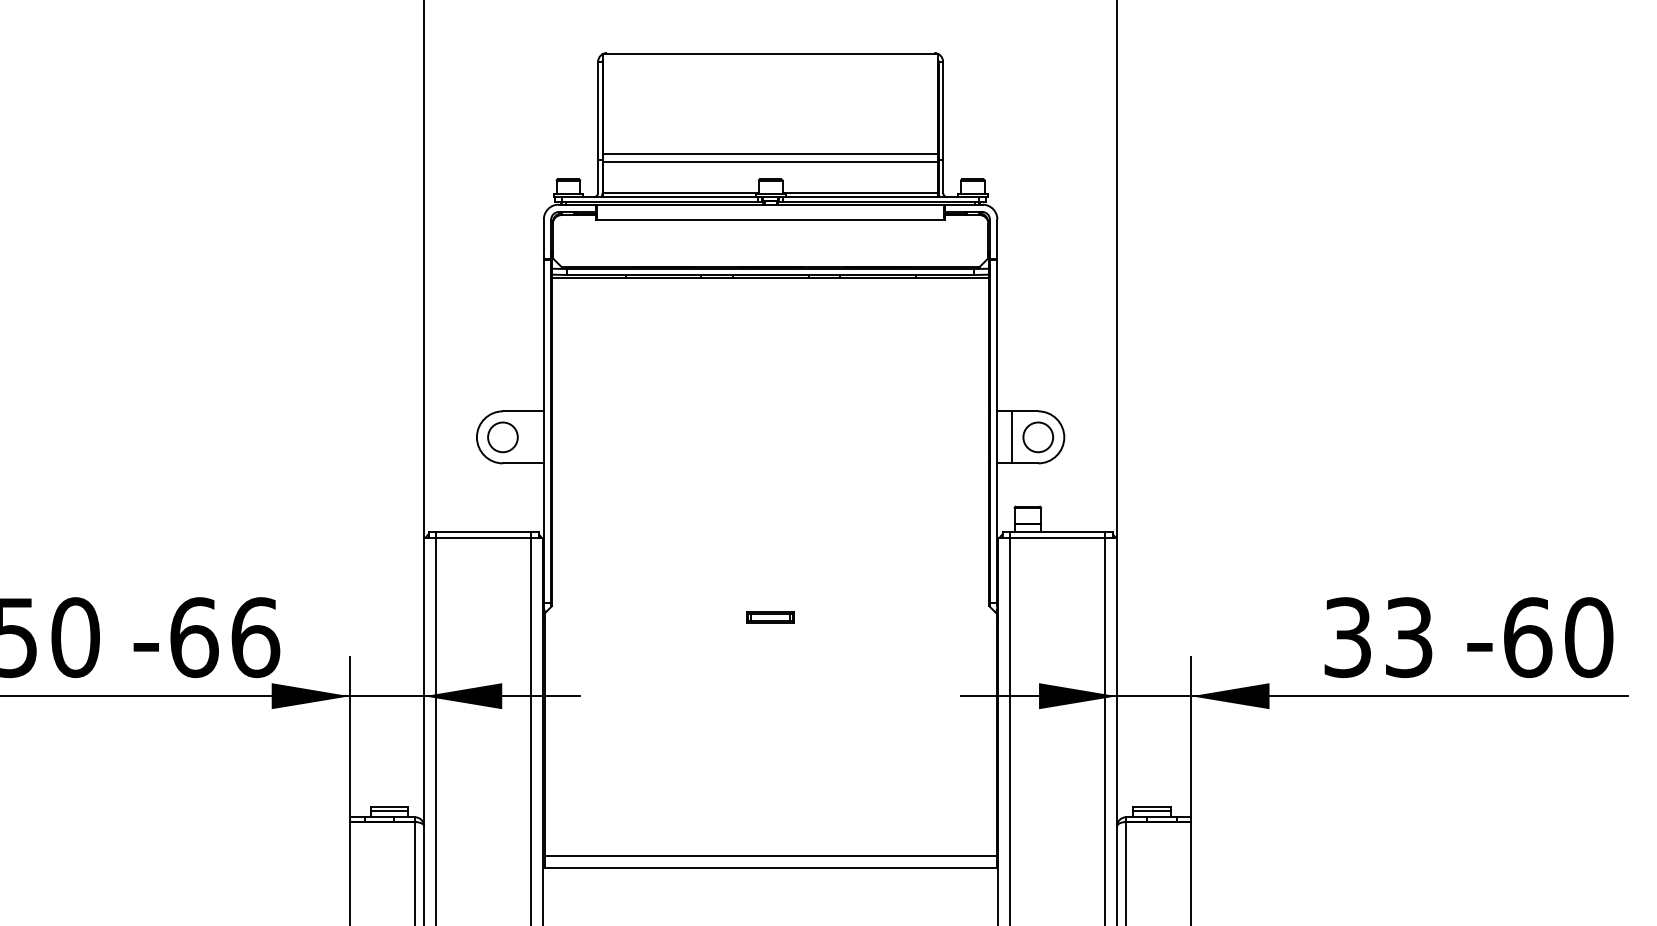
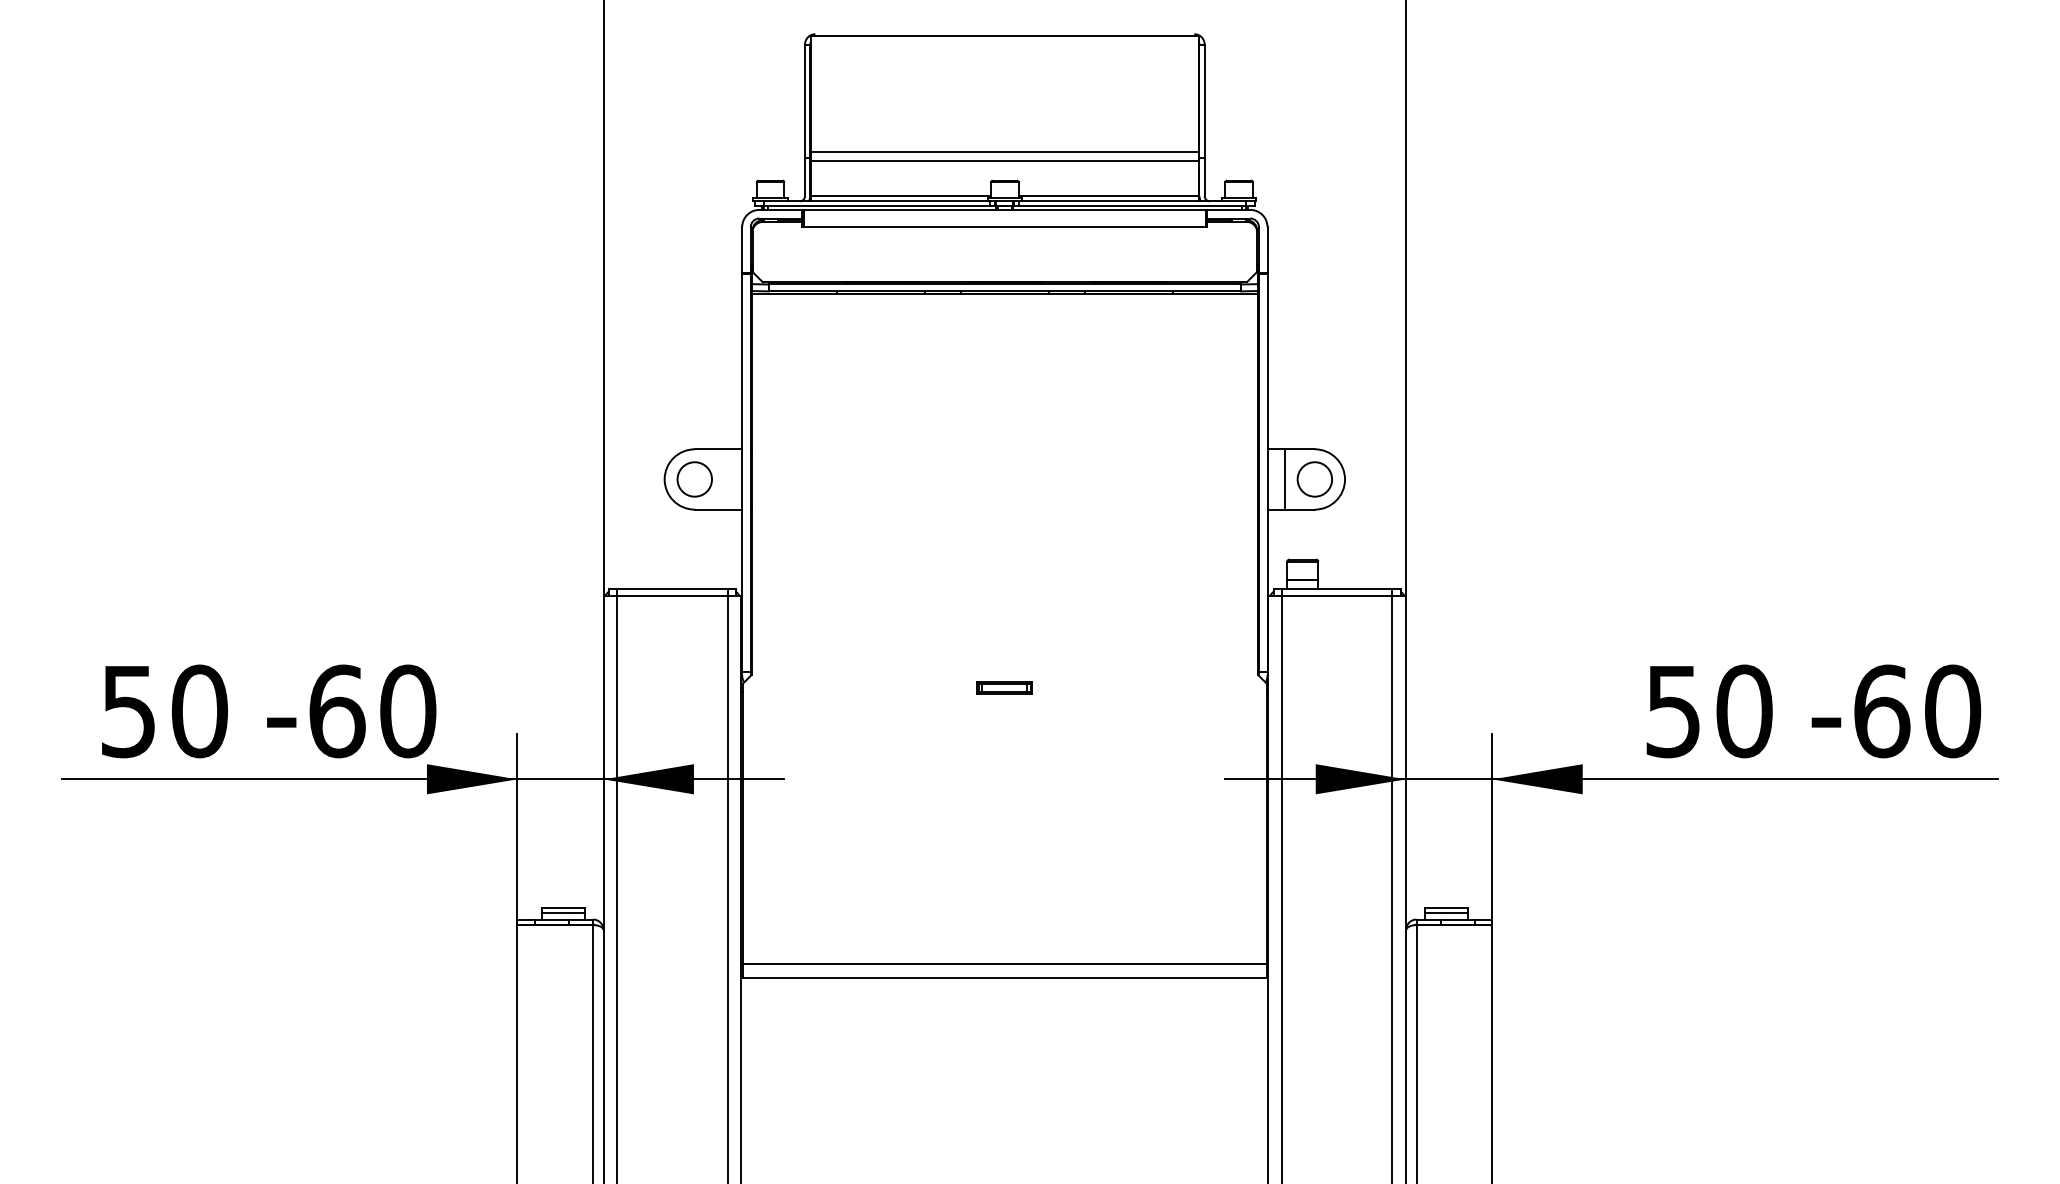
text: (255, 637) -> (408, 711), -66 -> -60
text: (1378, 637) -> (1709, 711), 33 -> 50

